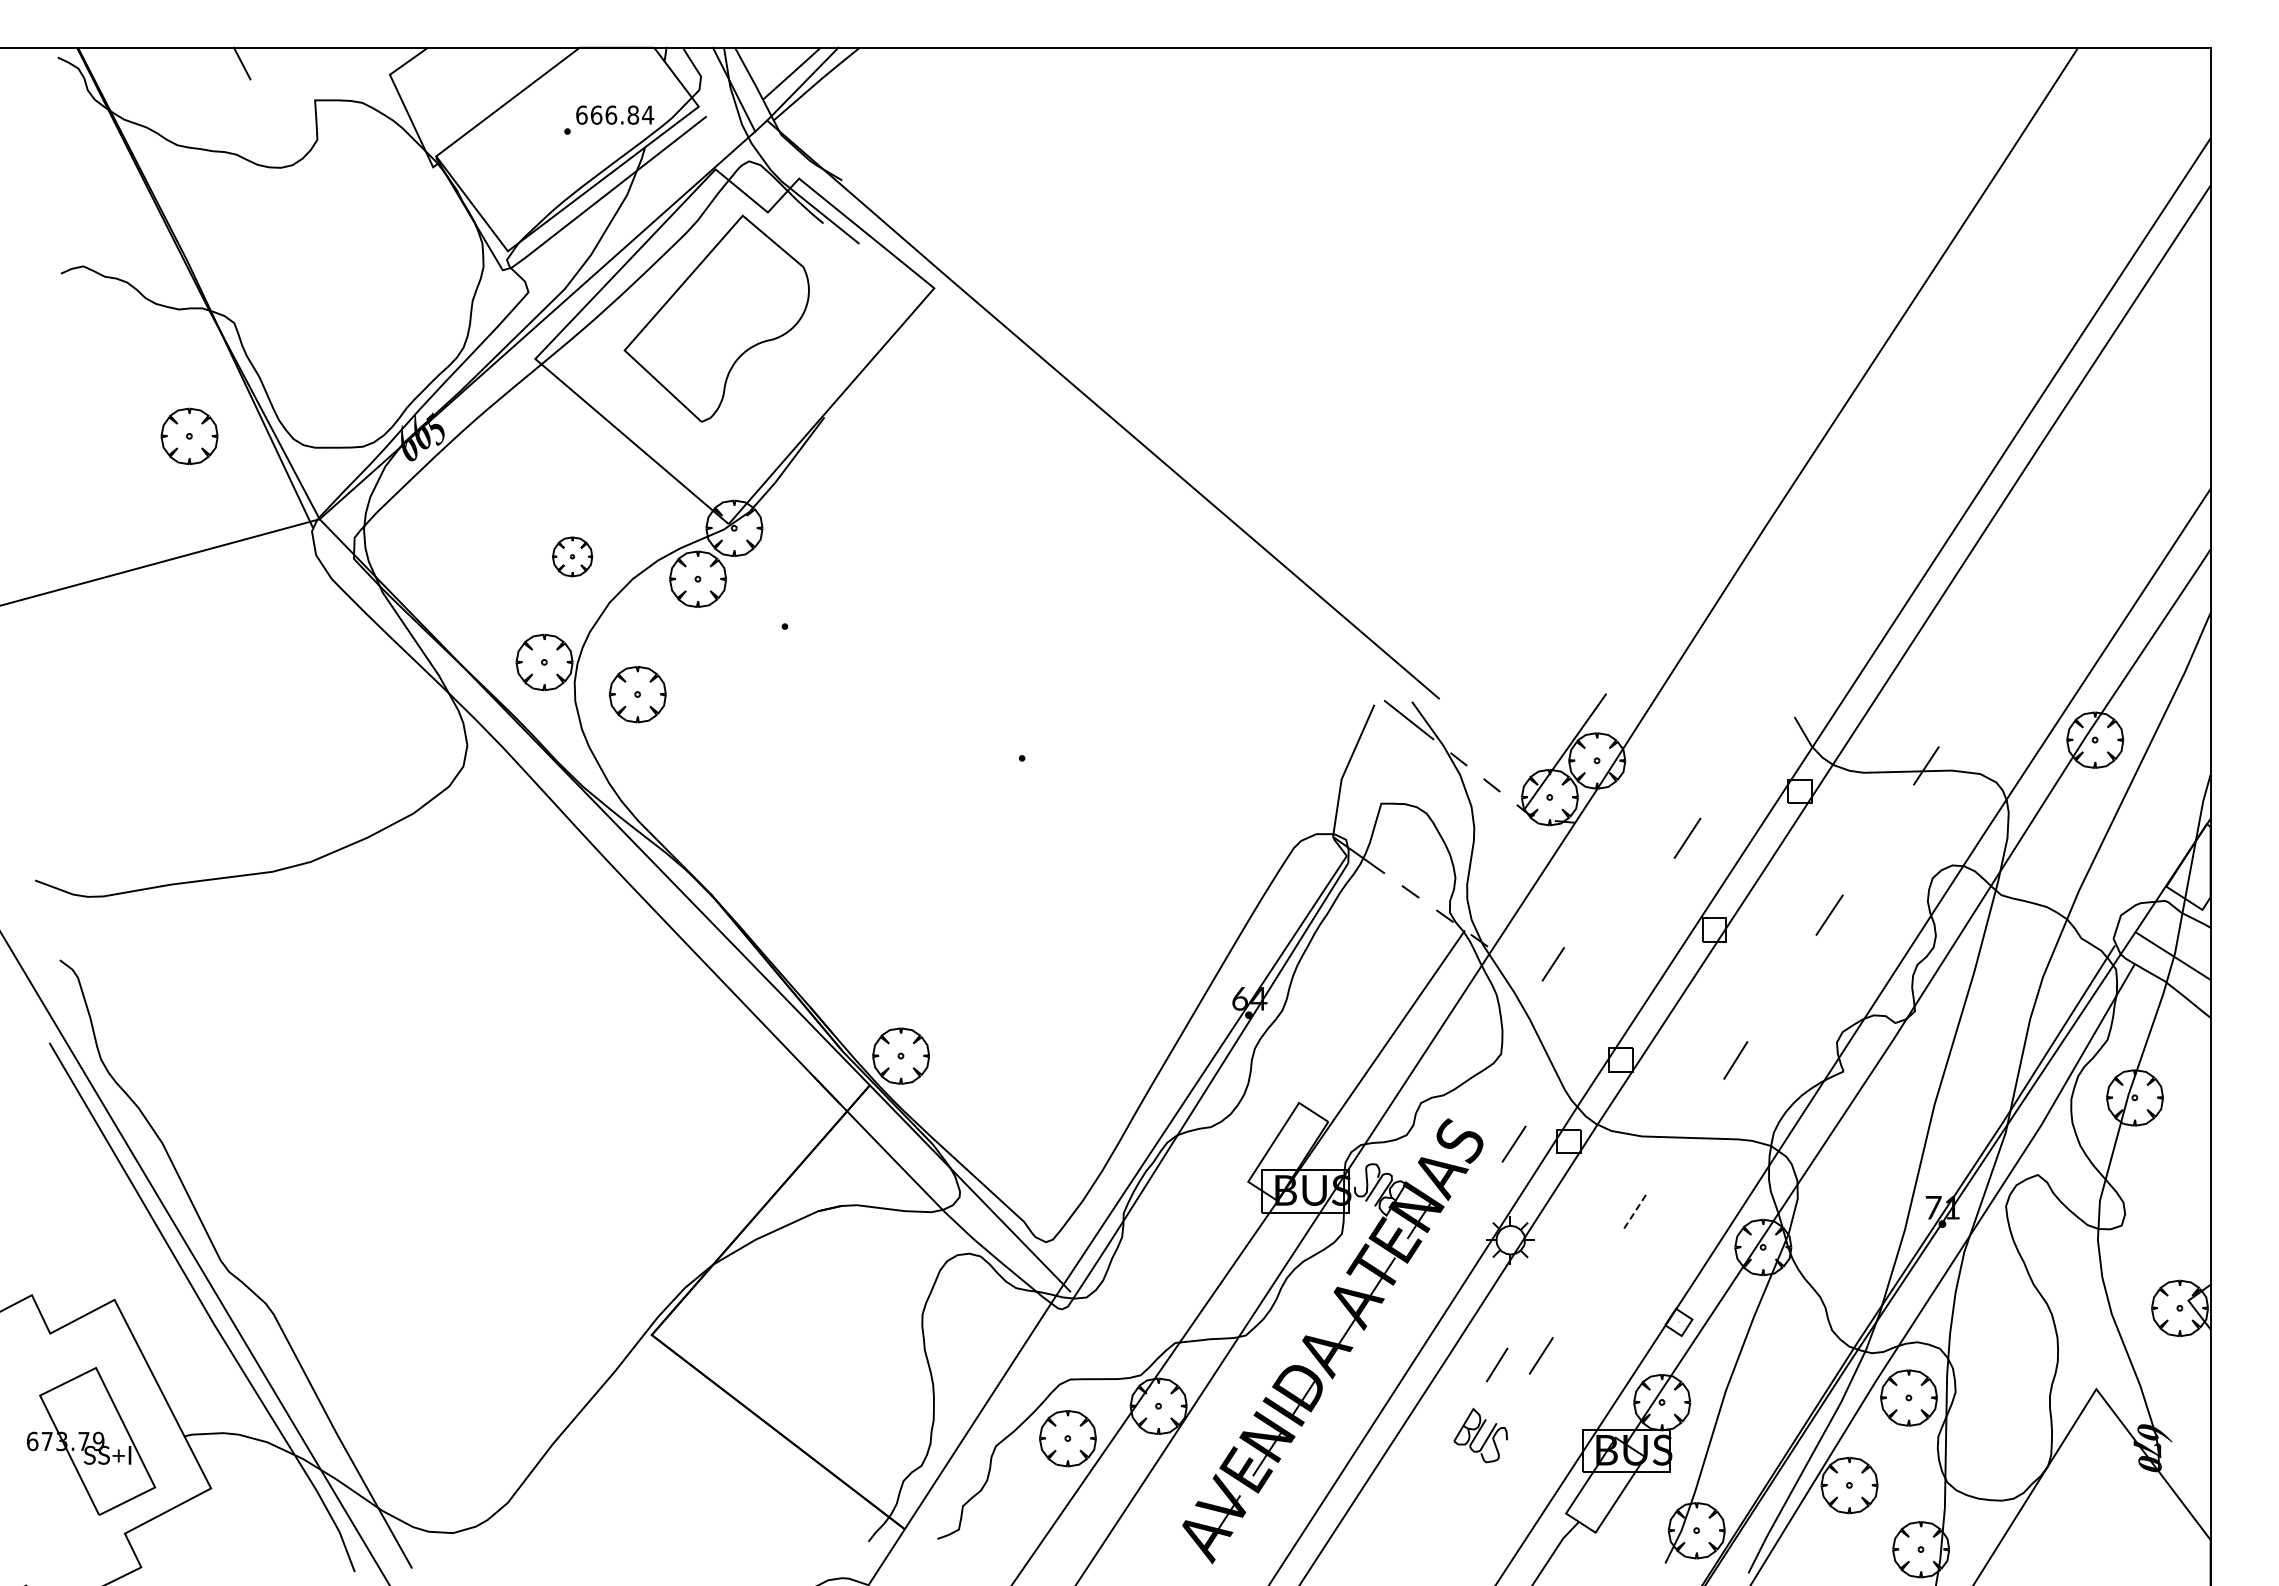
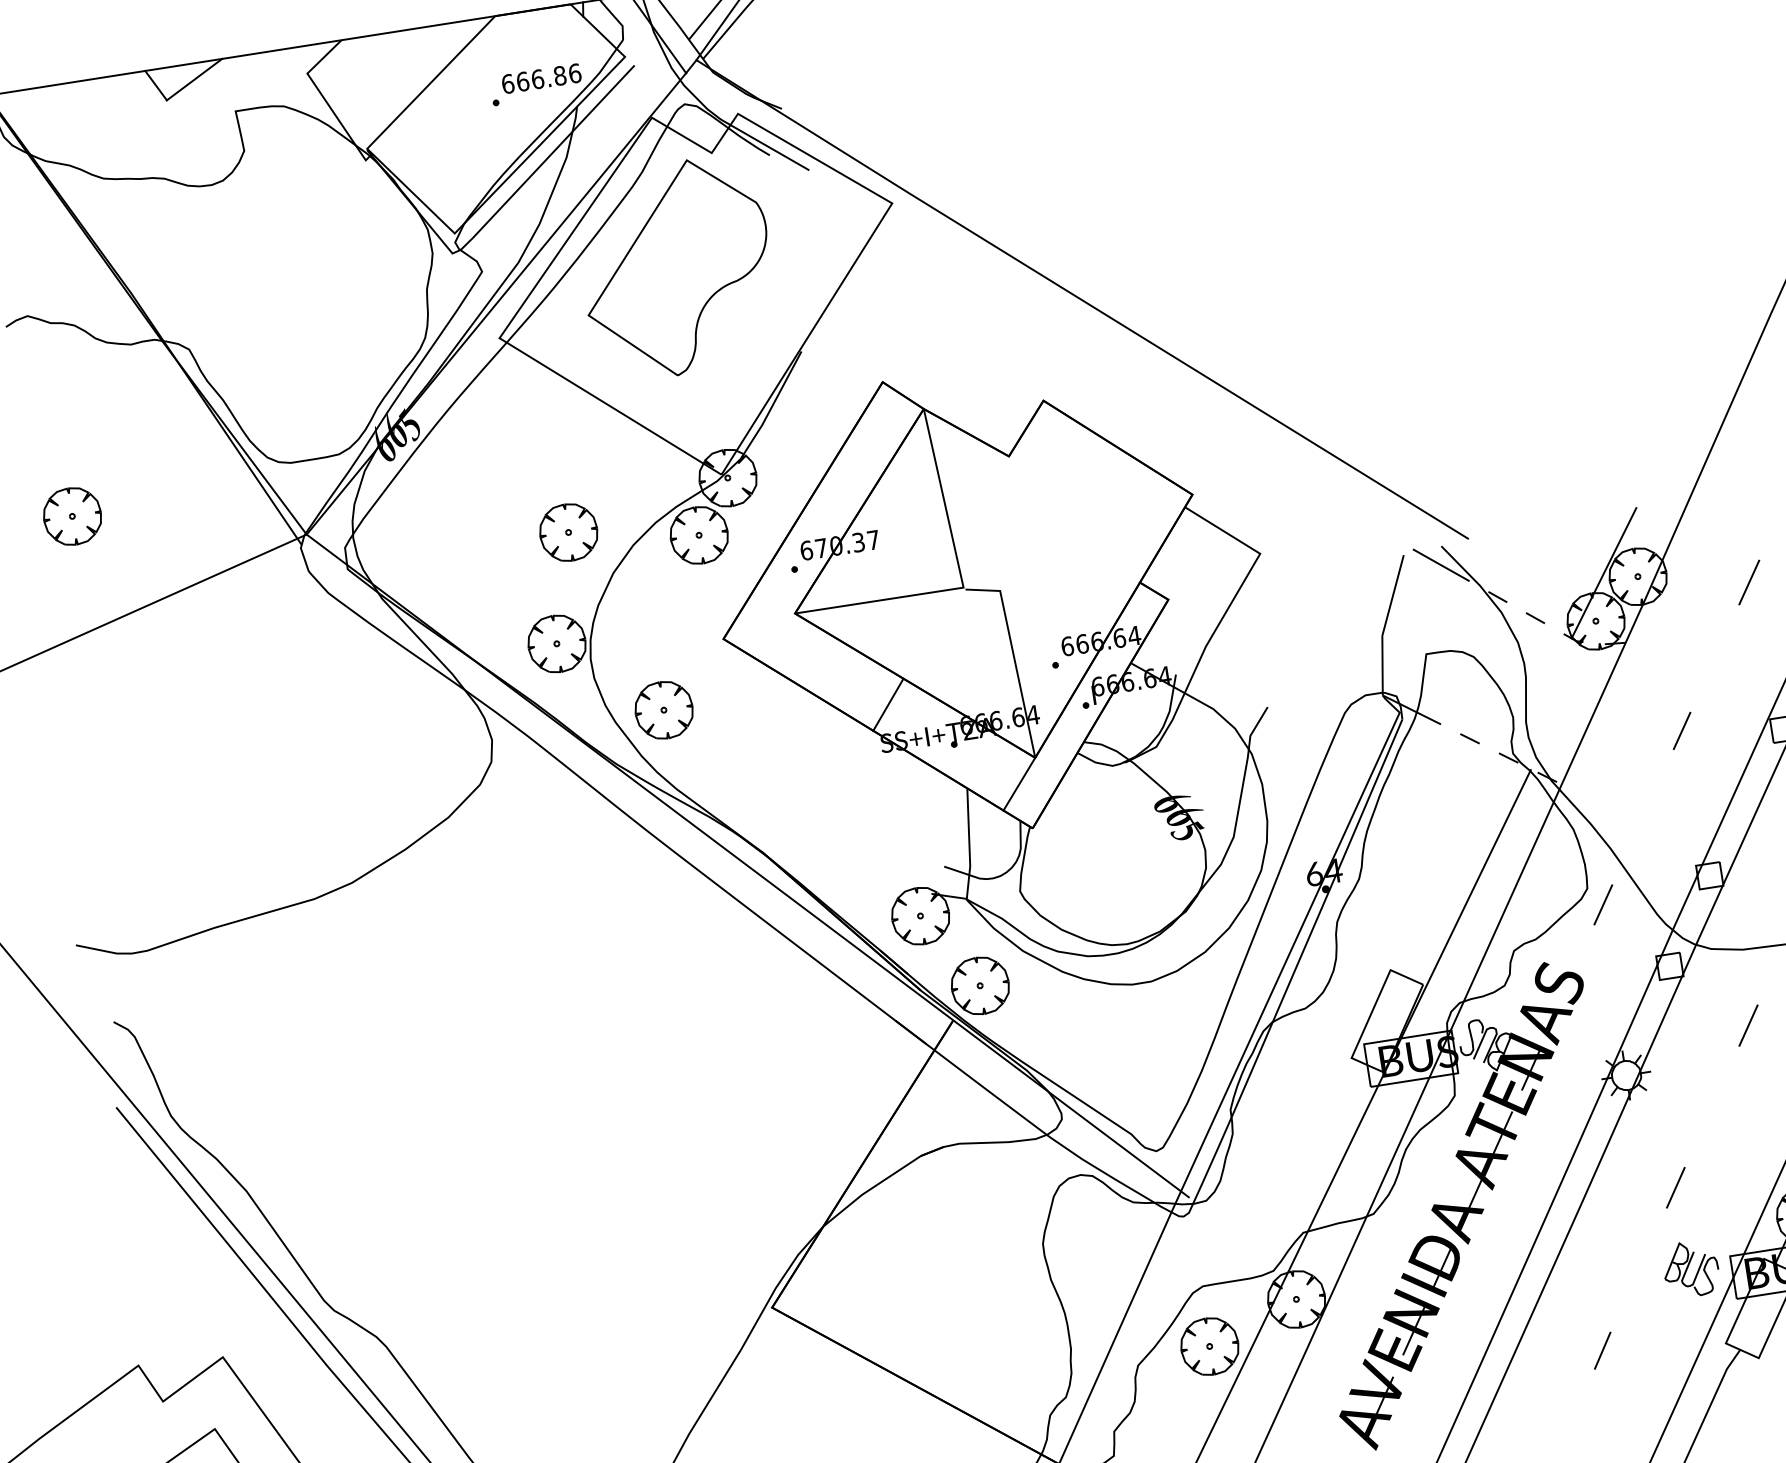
line: (280, 63) -> (194, 79), added
text: (647, 114) -> (574, 72), 666.84 -> 666.86
part: (189, 436) -> (72, 516), moved
part: (572, 556) -> (568, 532), size x1.43
part: (637, 694) -> (663, 710), moved
part: (970, 768) -> (1004, 683), added
line: (1687, 837) -> (1749, 581), moved
line: (1552, 964) -> (1681, 731), moved
line: (1513, 1143) -> (1602, 904), moved
line: (1636, 1210) -> (1749, 1025), dashed -> solid
line: (1497, 1364) -> (1602, 1350), moved
part: (1480, 1435) -> (1690, 1269), moved

